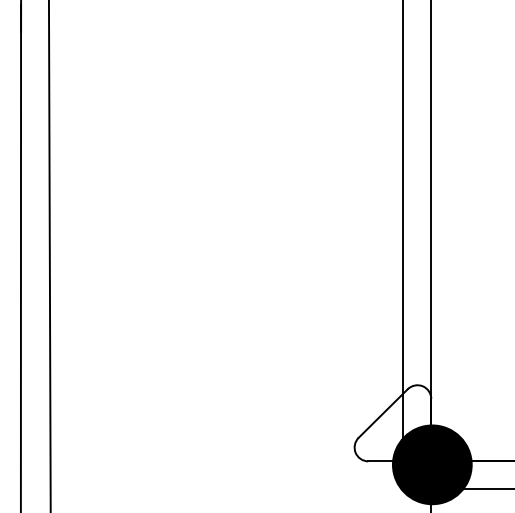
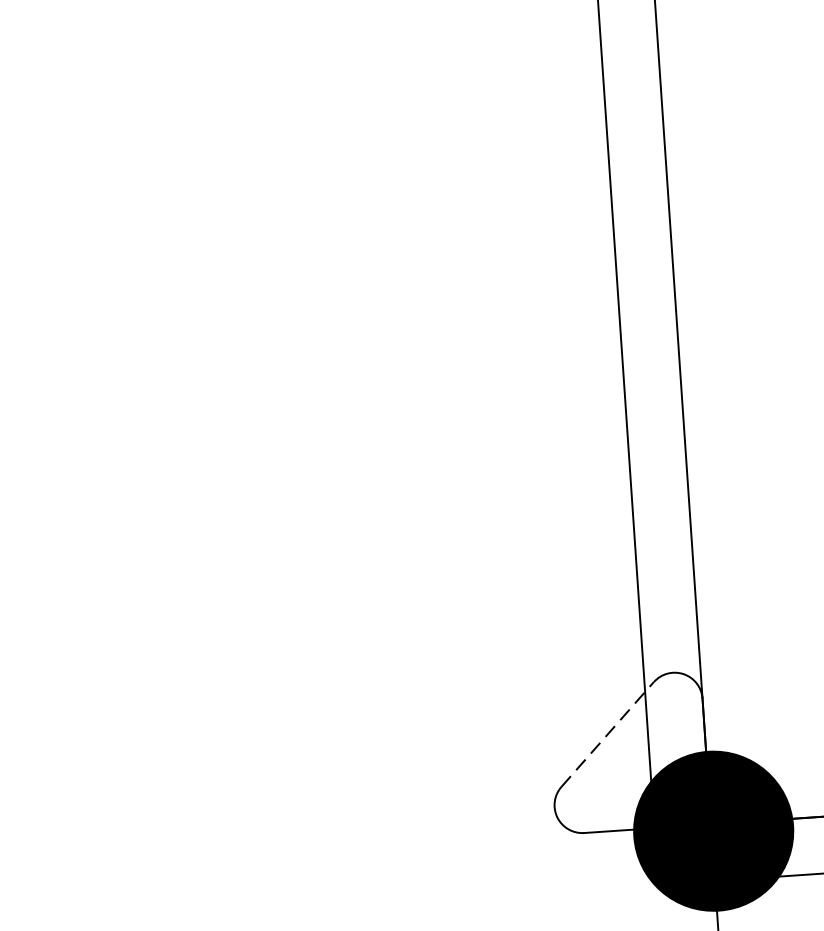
line: (383, 413) -> (608, 734), solid -> dashed

